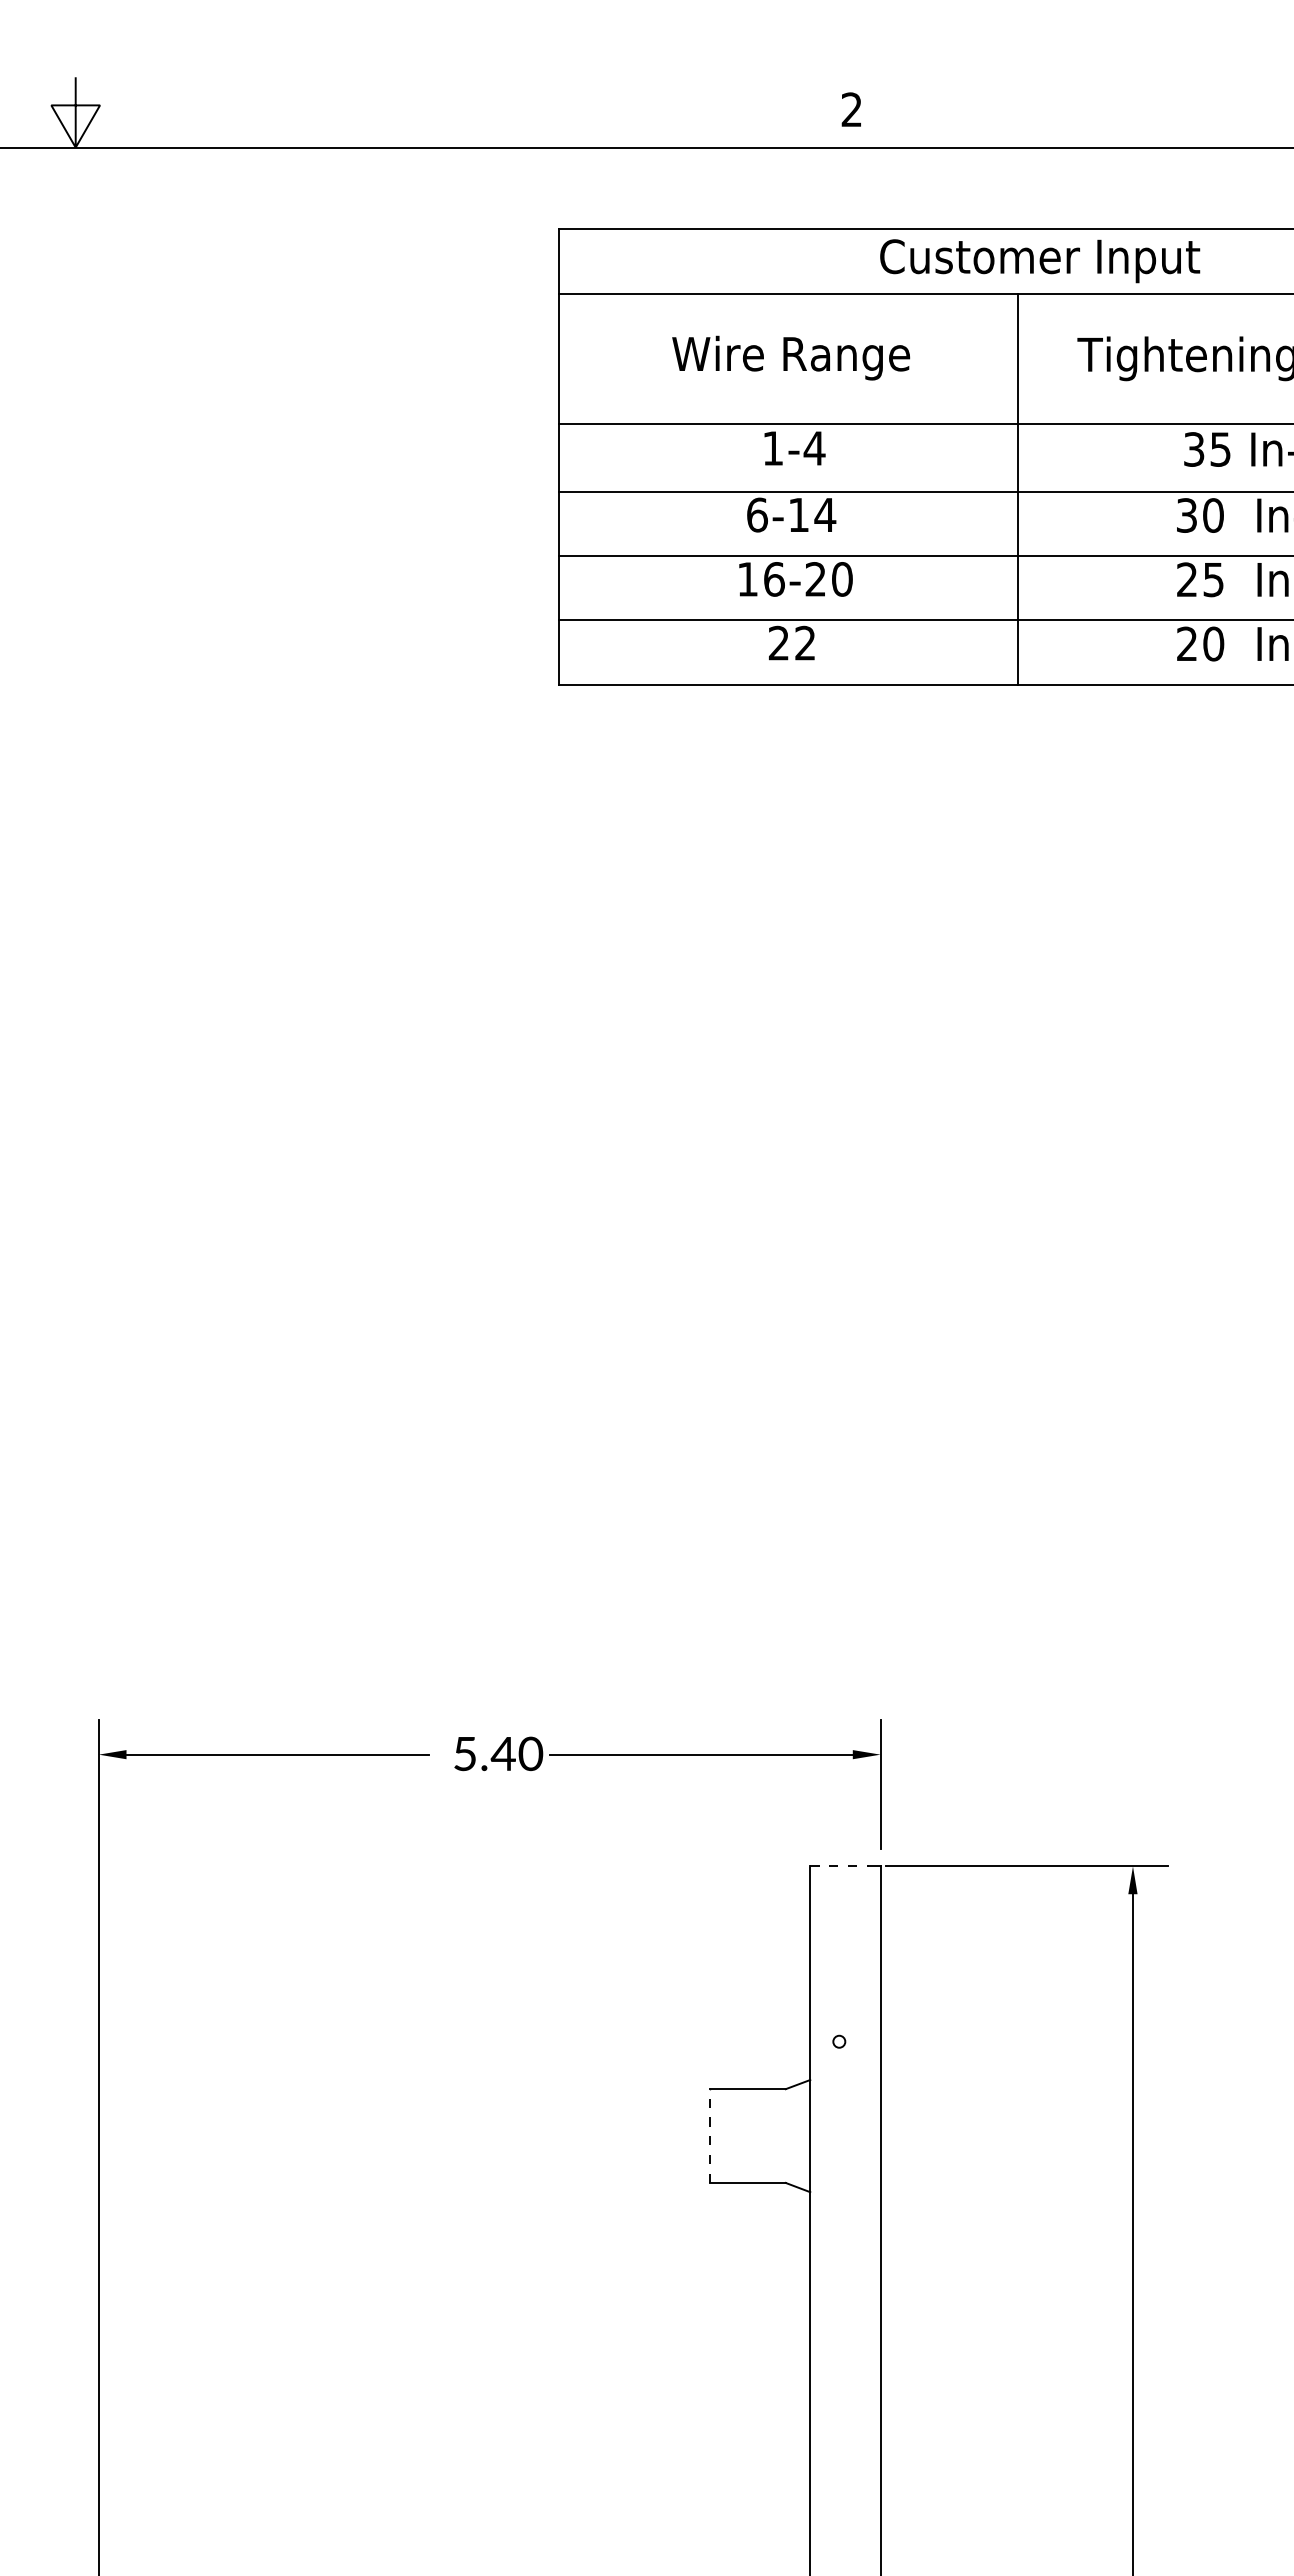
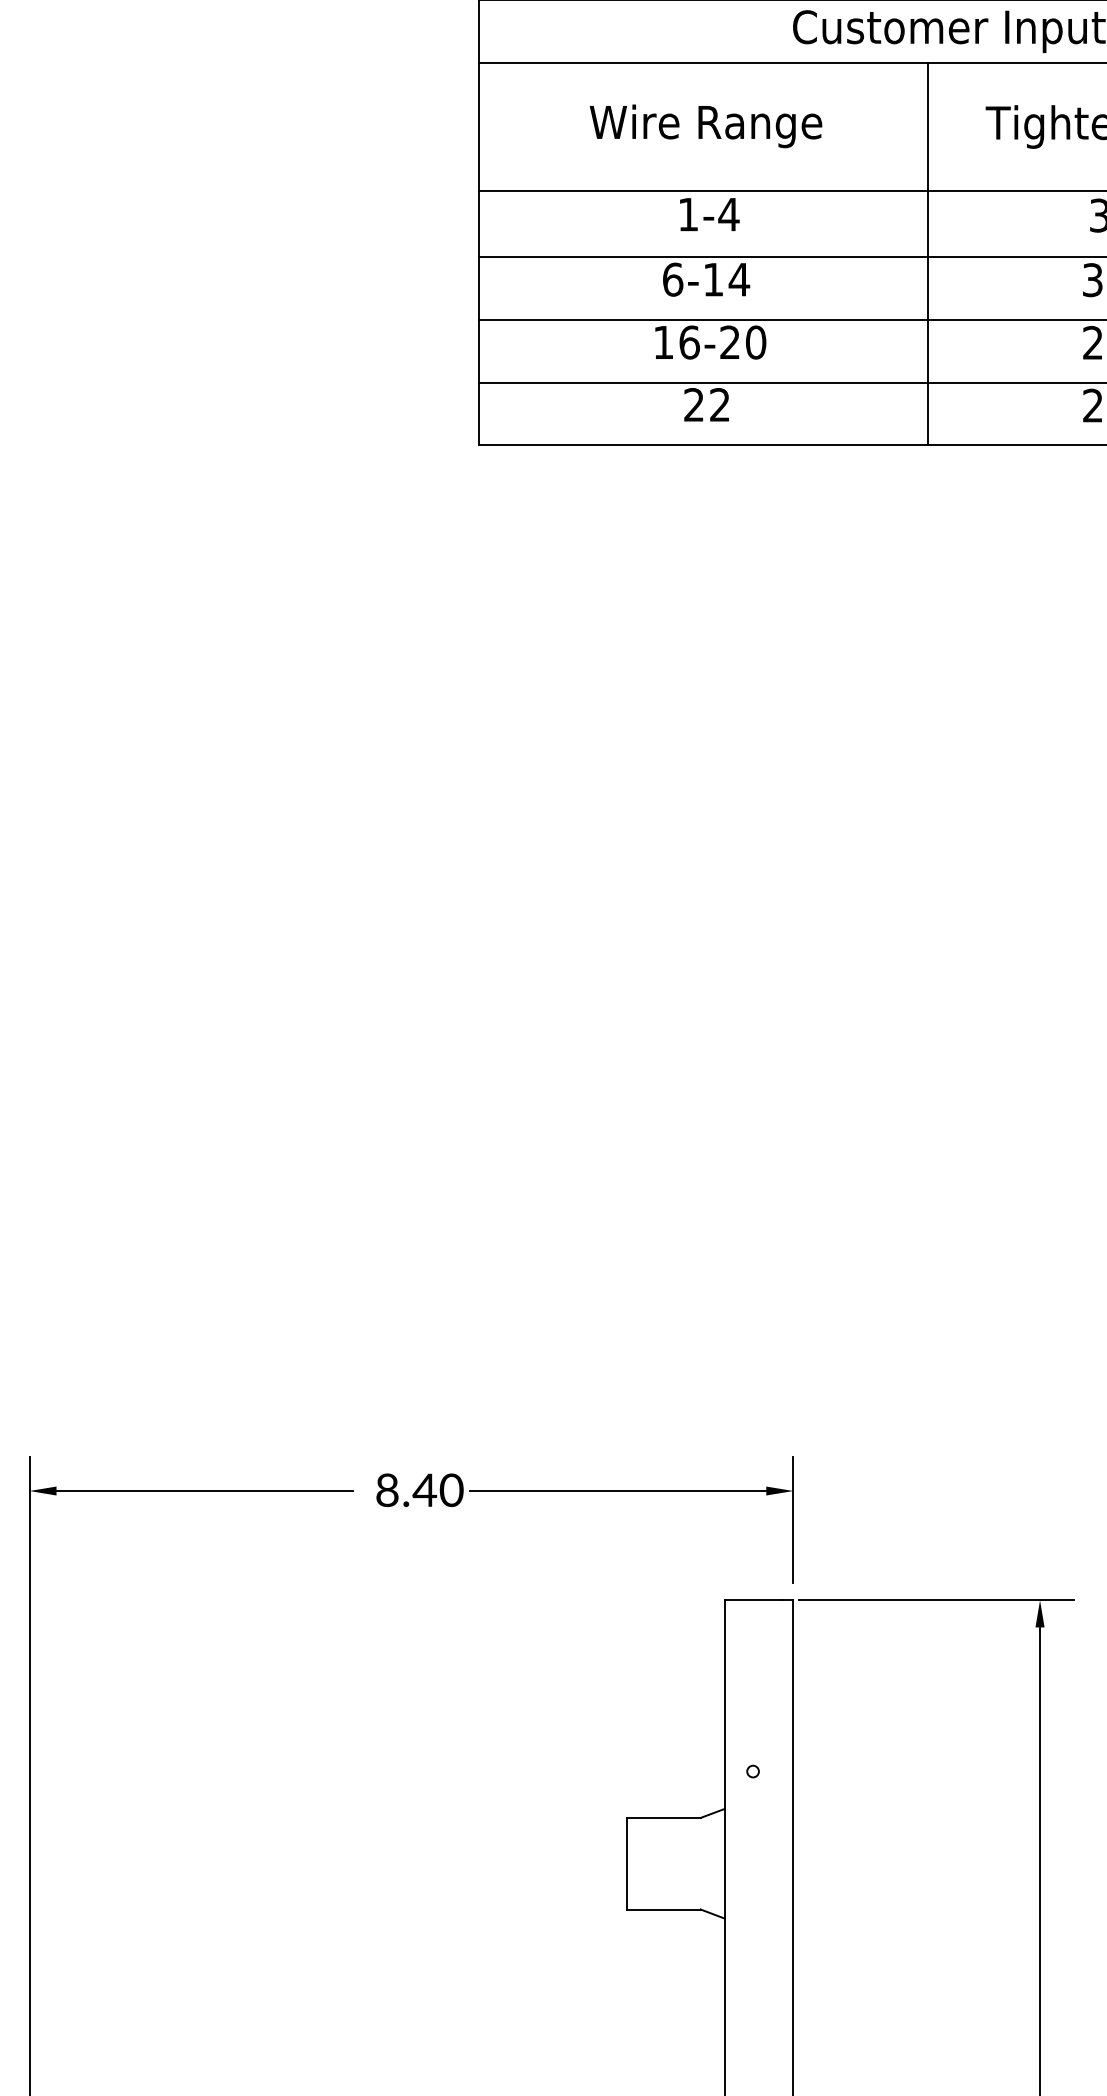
text: (464, 1753) -> (386, 1489), 5.40 -> 8.40
line: (839, 1866) -> (753, 1600), dashed -> solid
line: (709, 2136) -> (626, 1864), dashed -> solid

